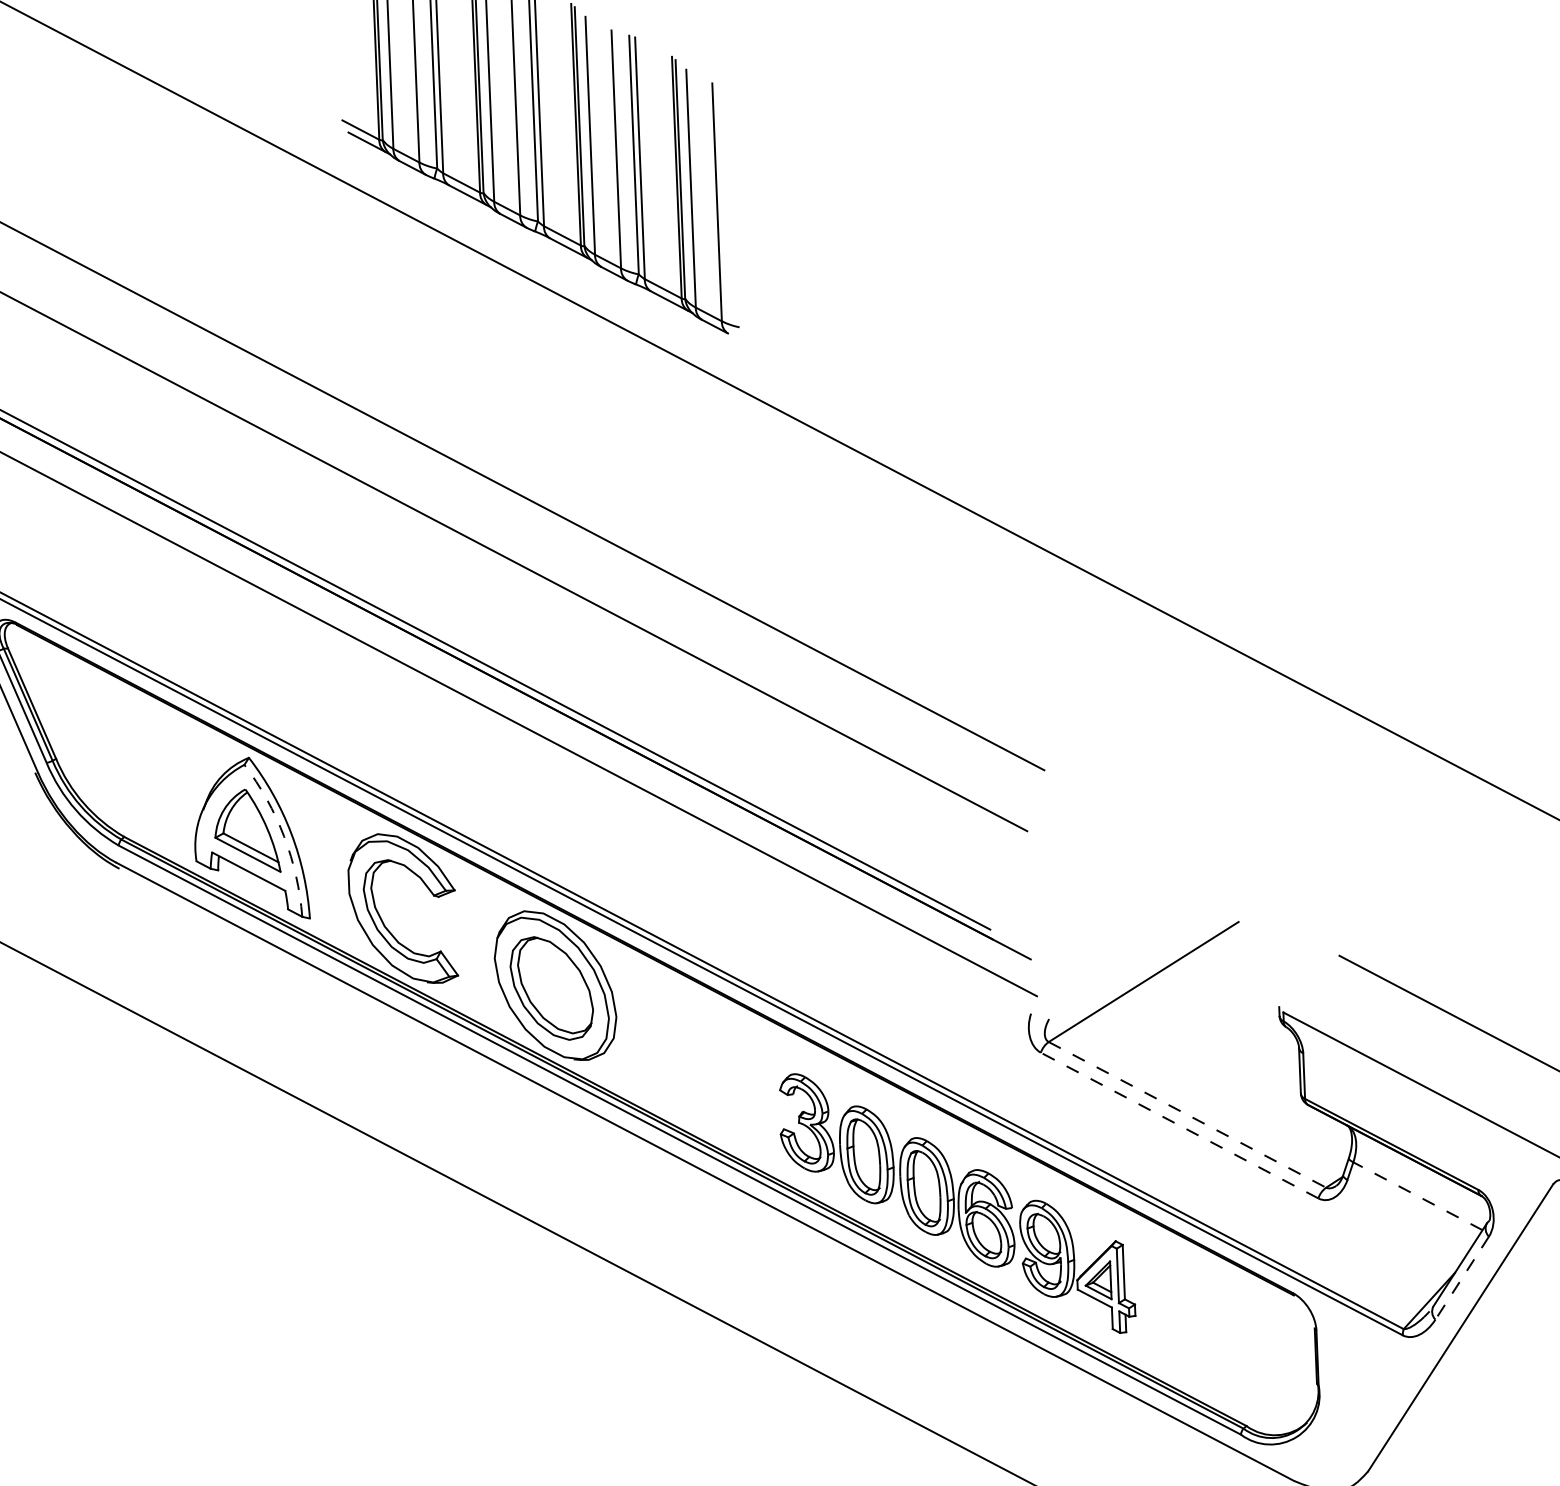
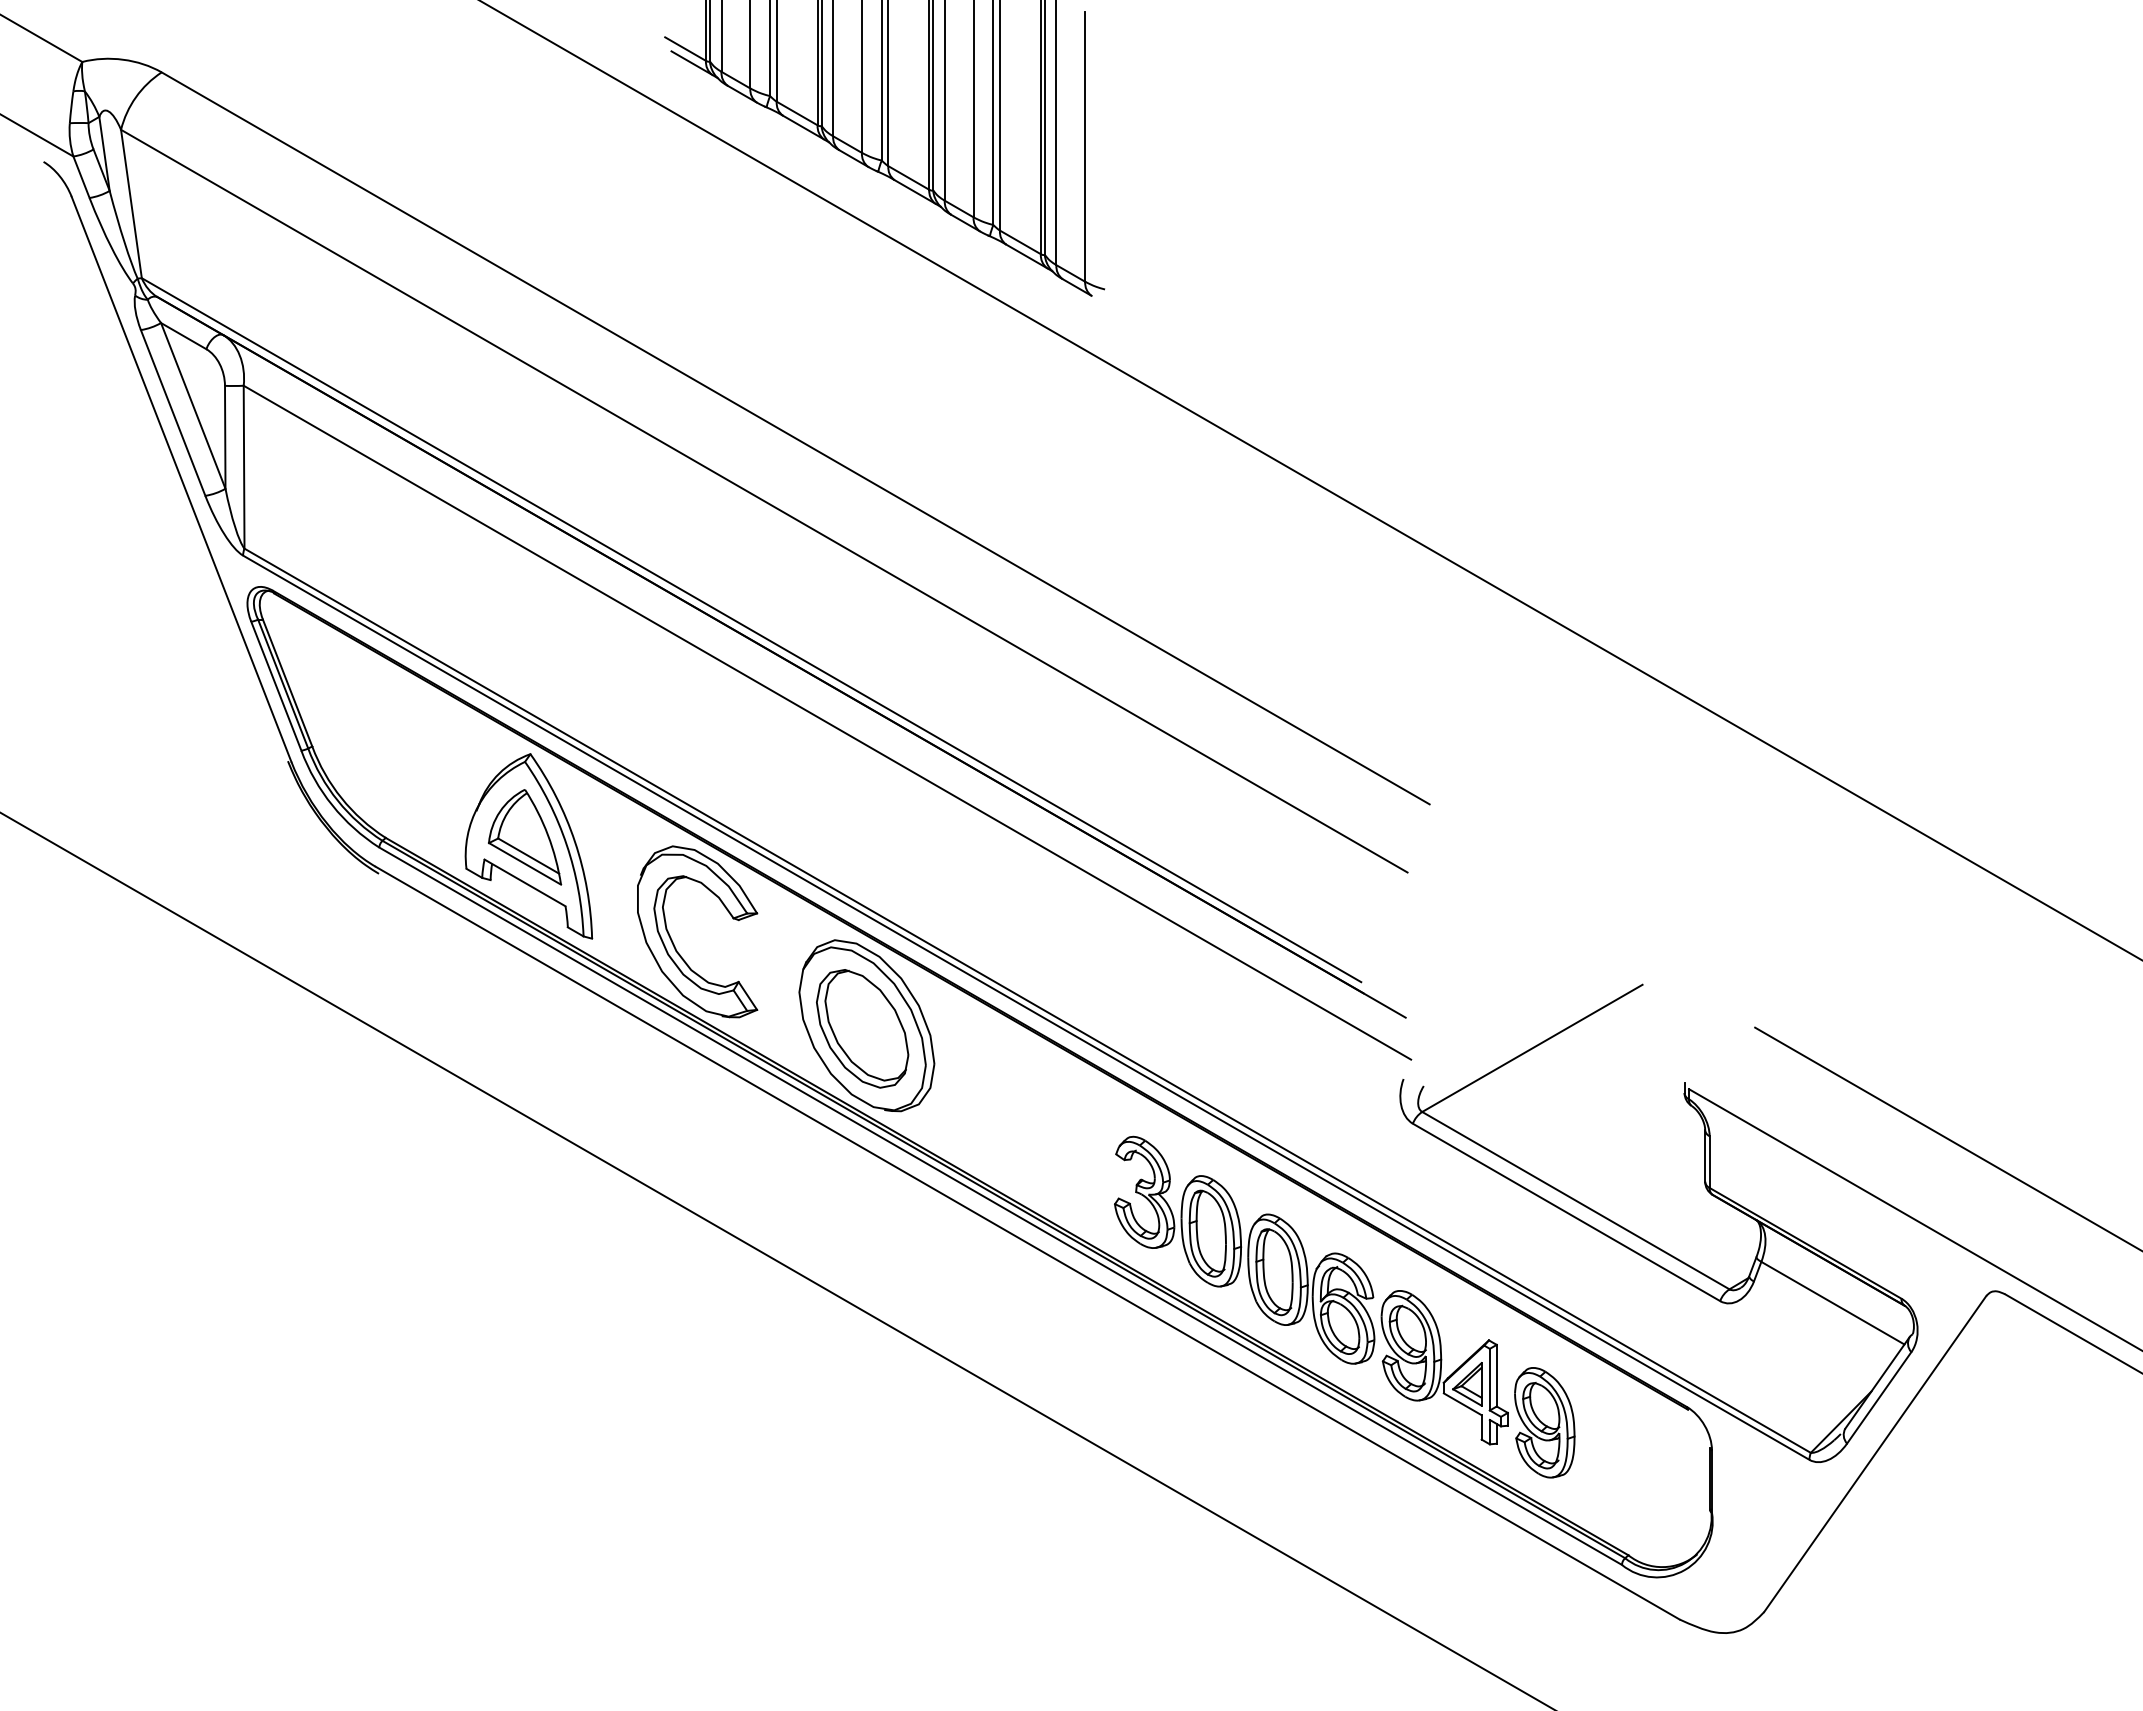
arc: (283, 836) -> (566, 844), dashed -> solid
line: (1187, 1114) -> (1576, 1200), dashed -> solid
line: (1179, 1125) -> (1566, 1212), dashed -> solid
line: (1417, 1196) -> (1832, 1303), dashed -> solid
line: (1462, 1277) -> (1879, 1397), dashed -> solid
part: (1167, 1311) -> (1544, 1422), added

